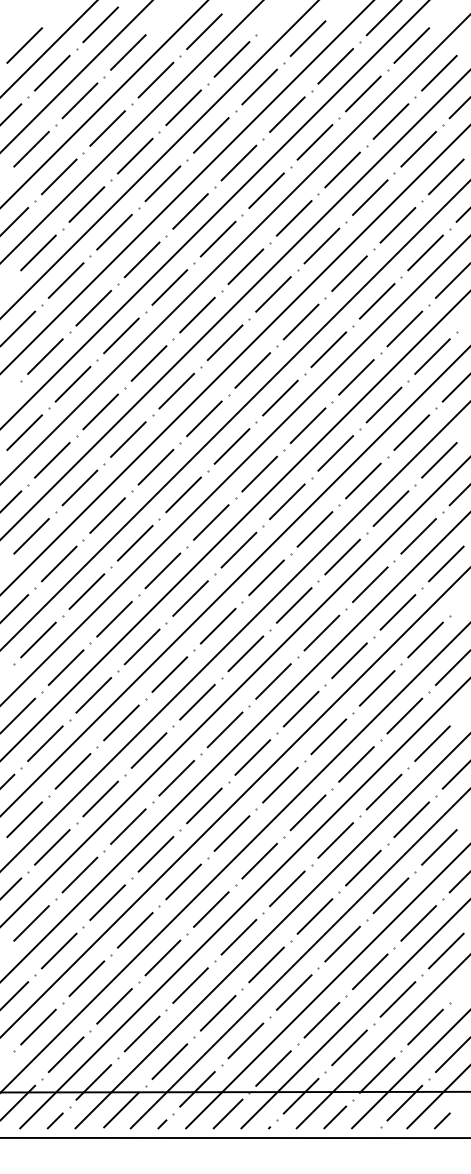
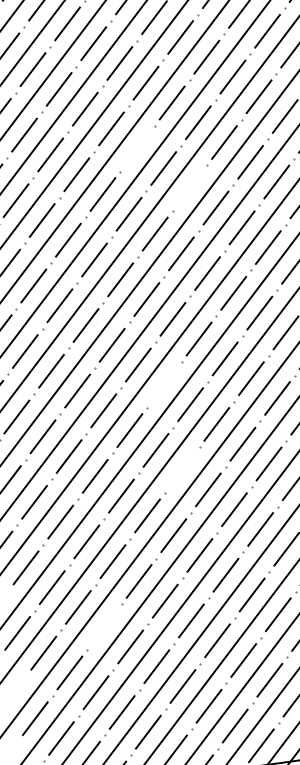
line: (224, 342) -> (137, 148), removed
line: (280, 397) -> (189, 187), removed
line: (217, 625) -> (163, 384), removed
line: (224, 729) -> (181, 469), removed
line: (107, 902) -> (104, 627), removed

